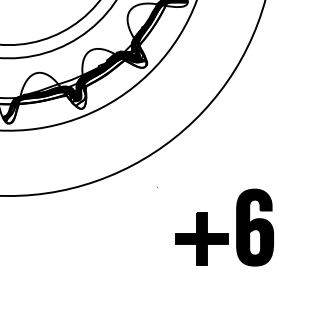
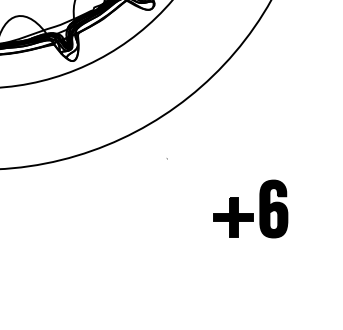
part: (224, 227) -> (250, 208), size x0.6

